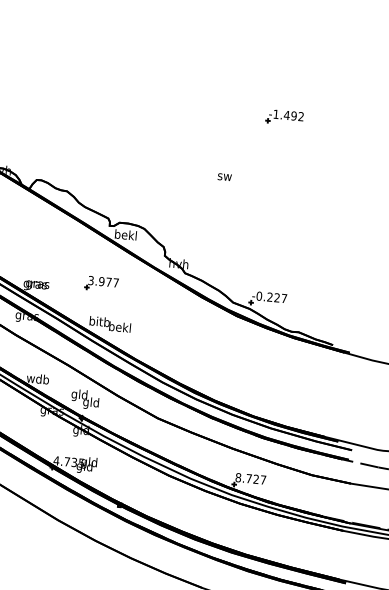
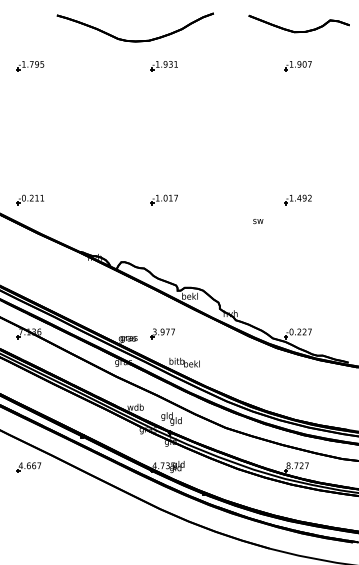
part: (102, 100) -> (163, 199), added
text: (225, 177) -> (258, 221), moved
part: (101, 283) -> (162, 333), moved

